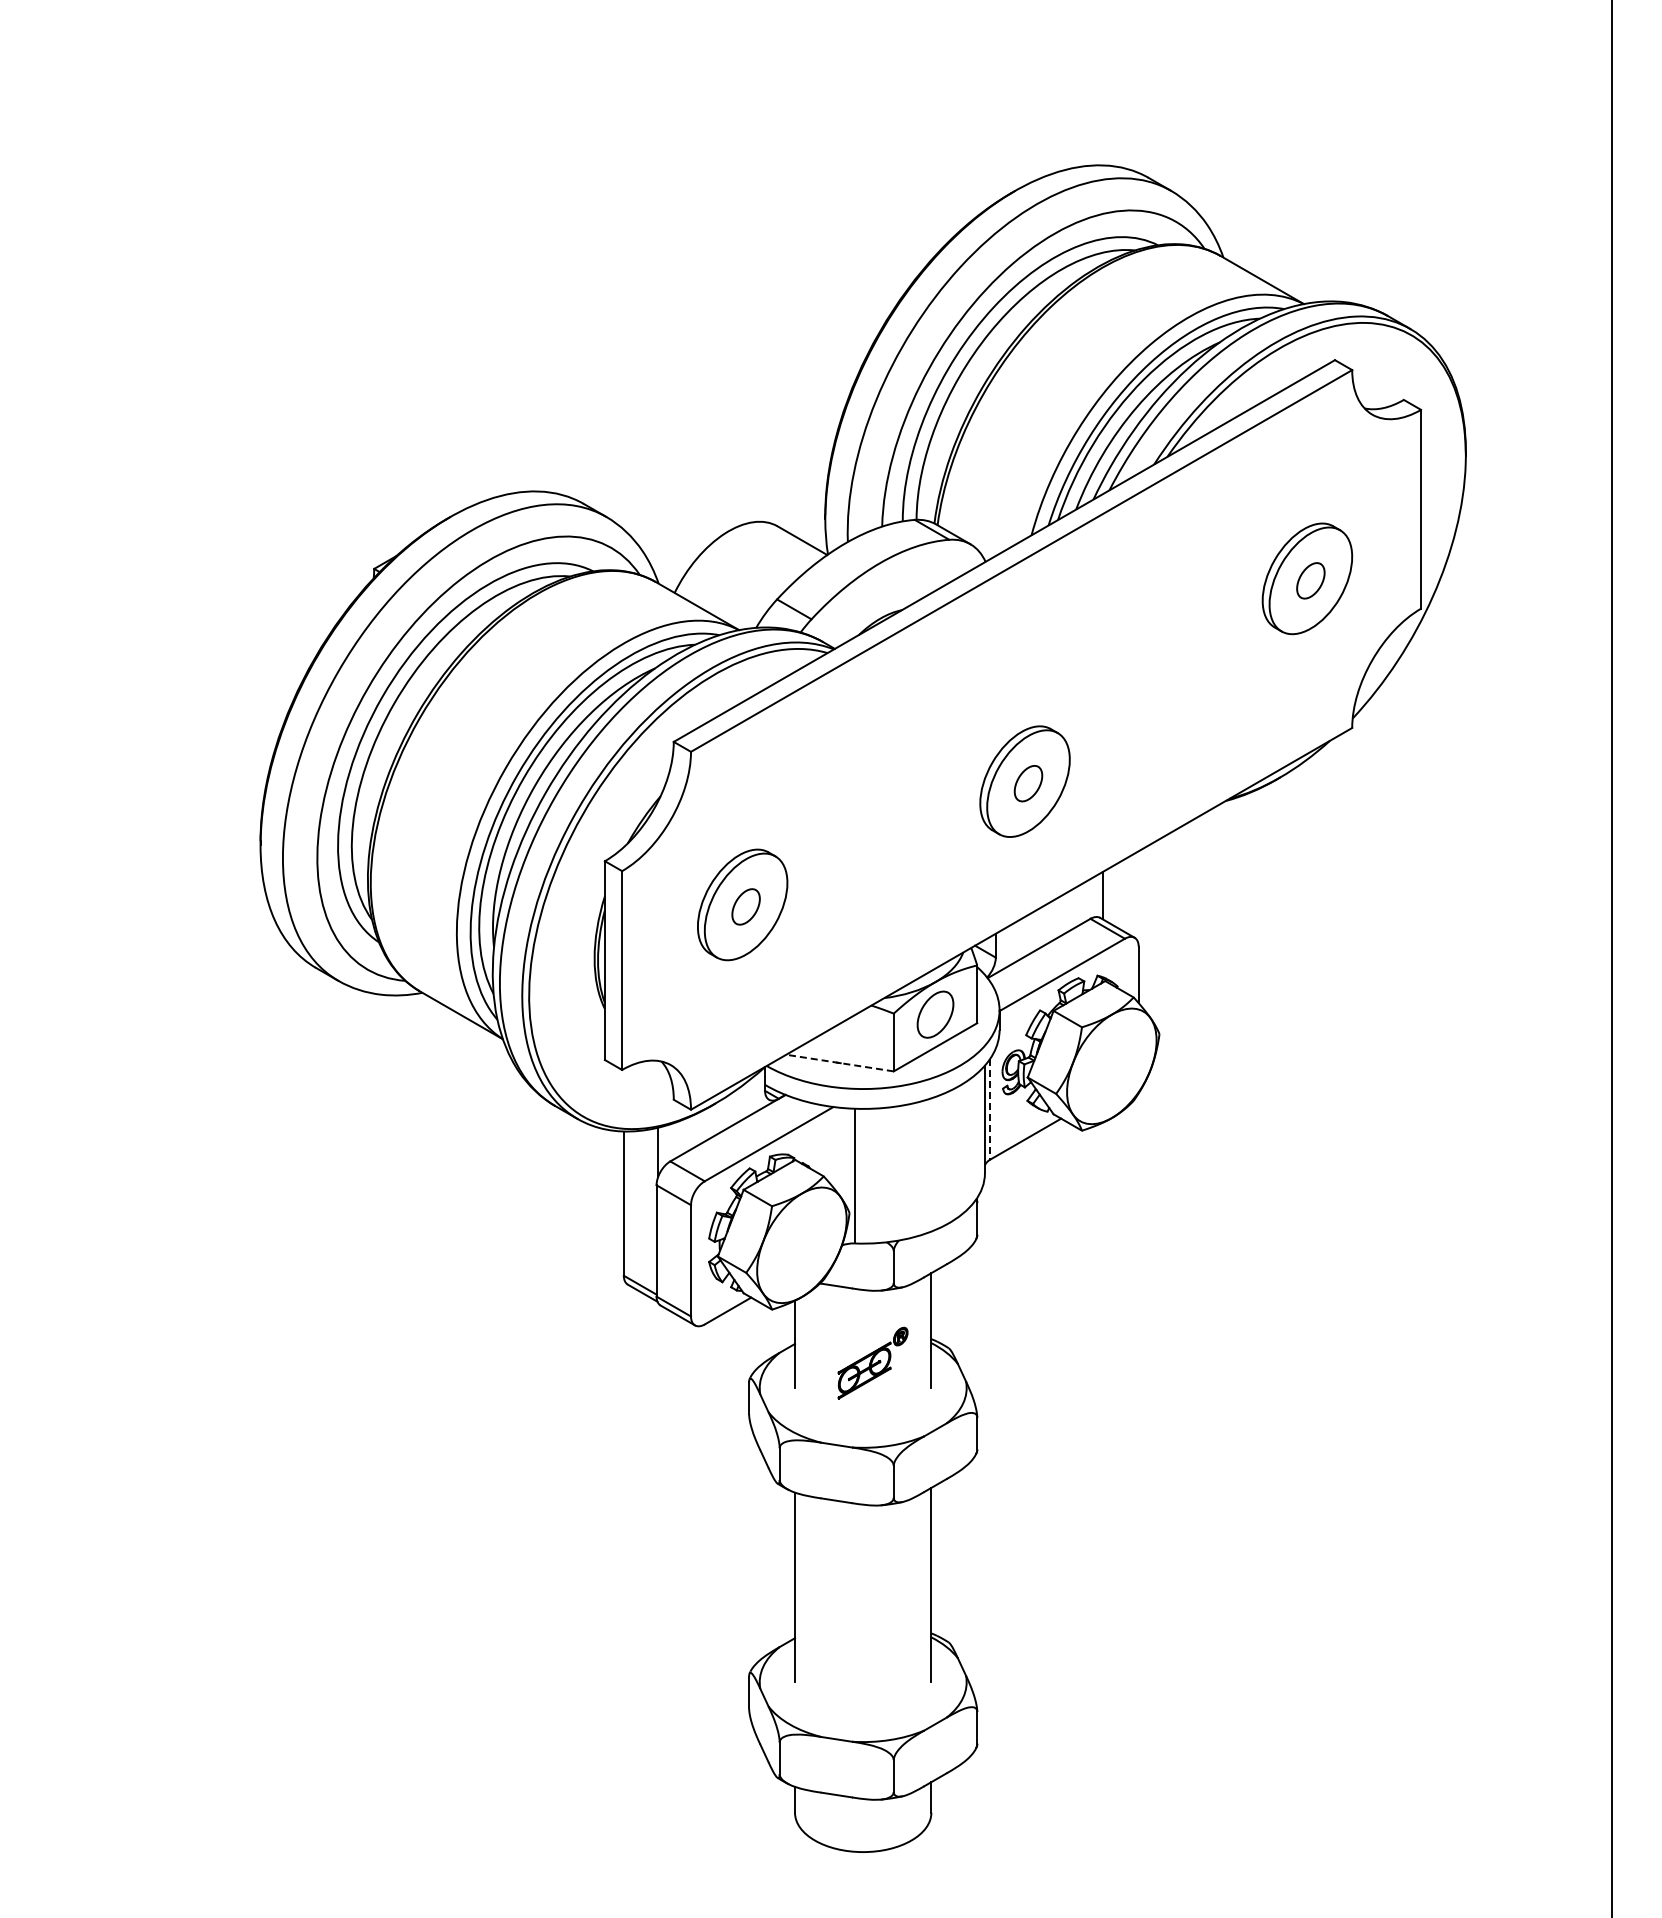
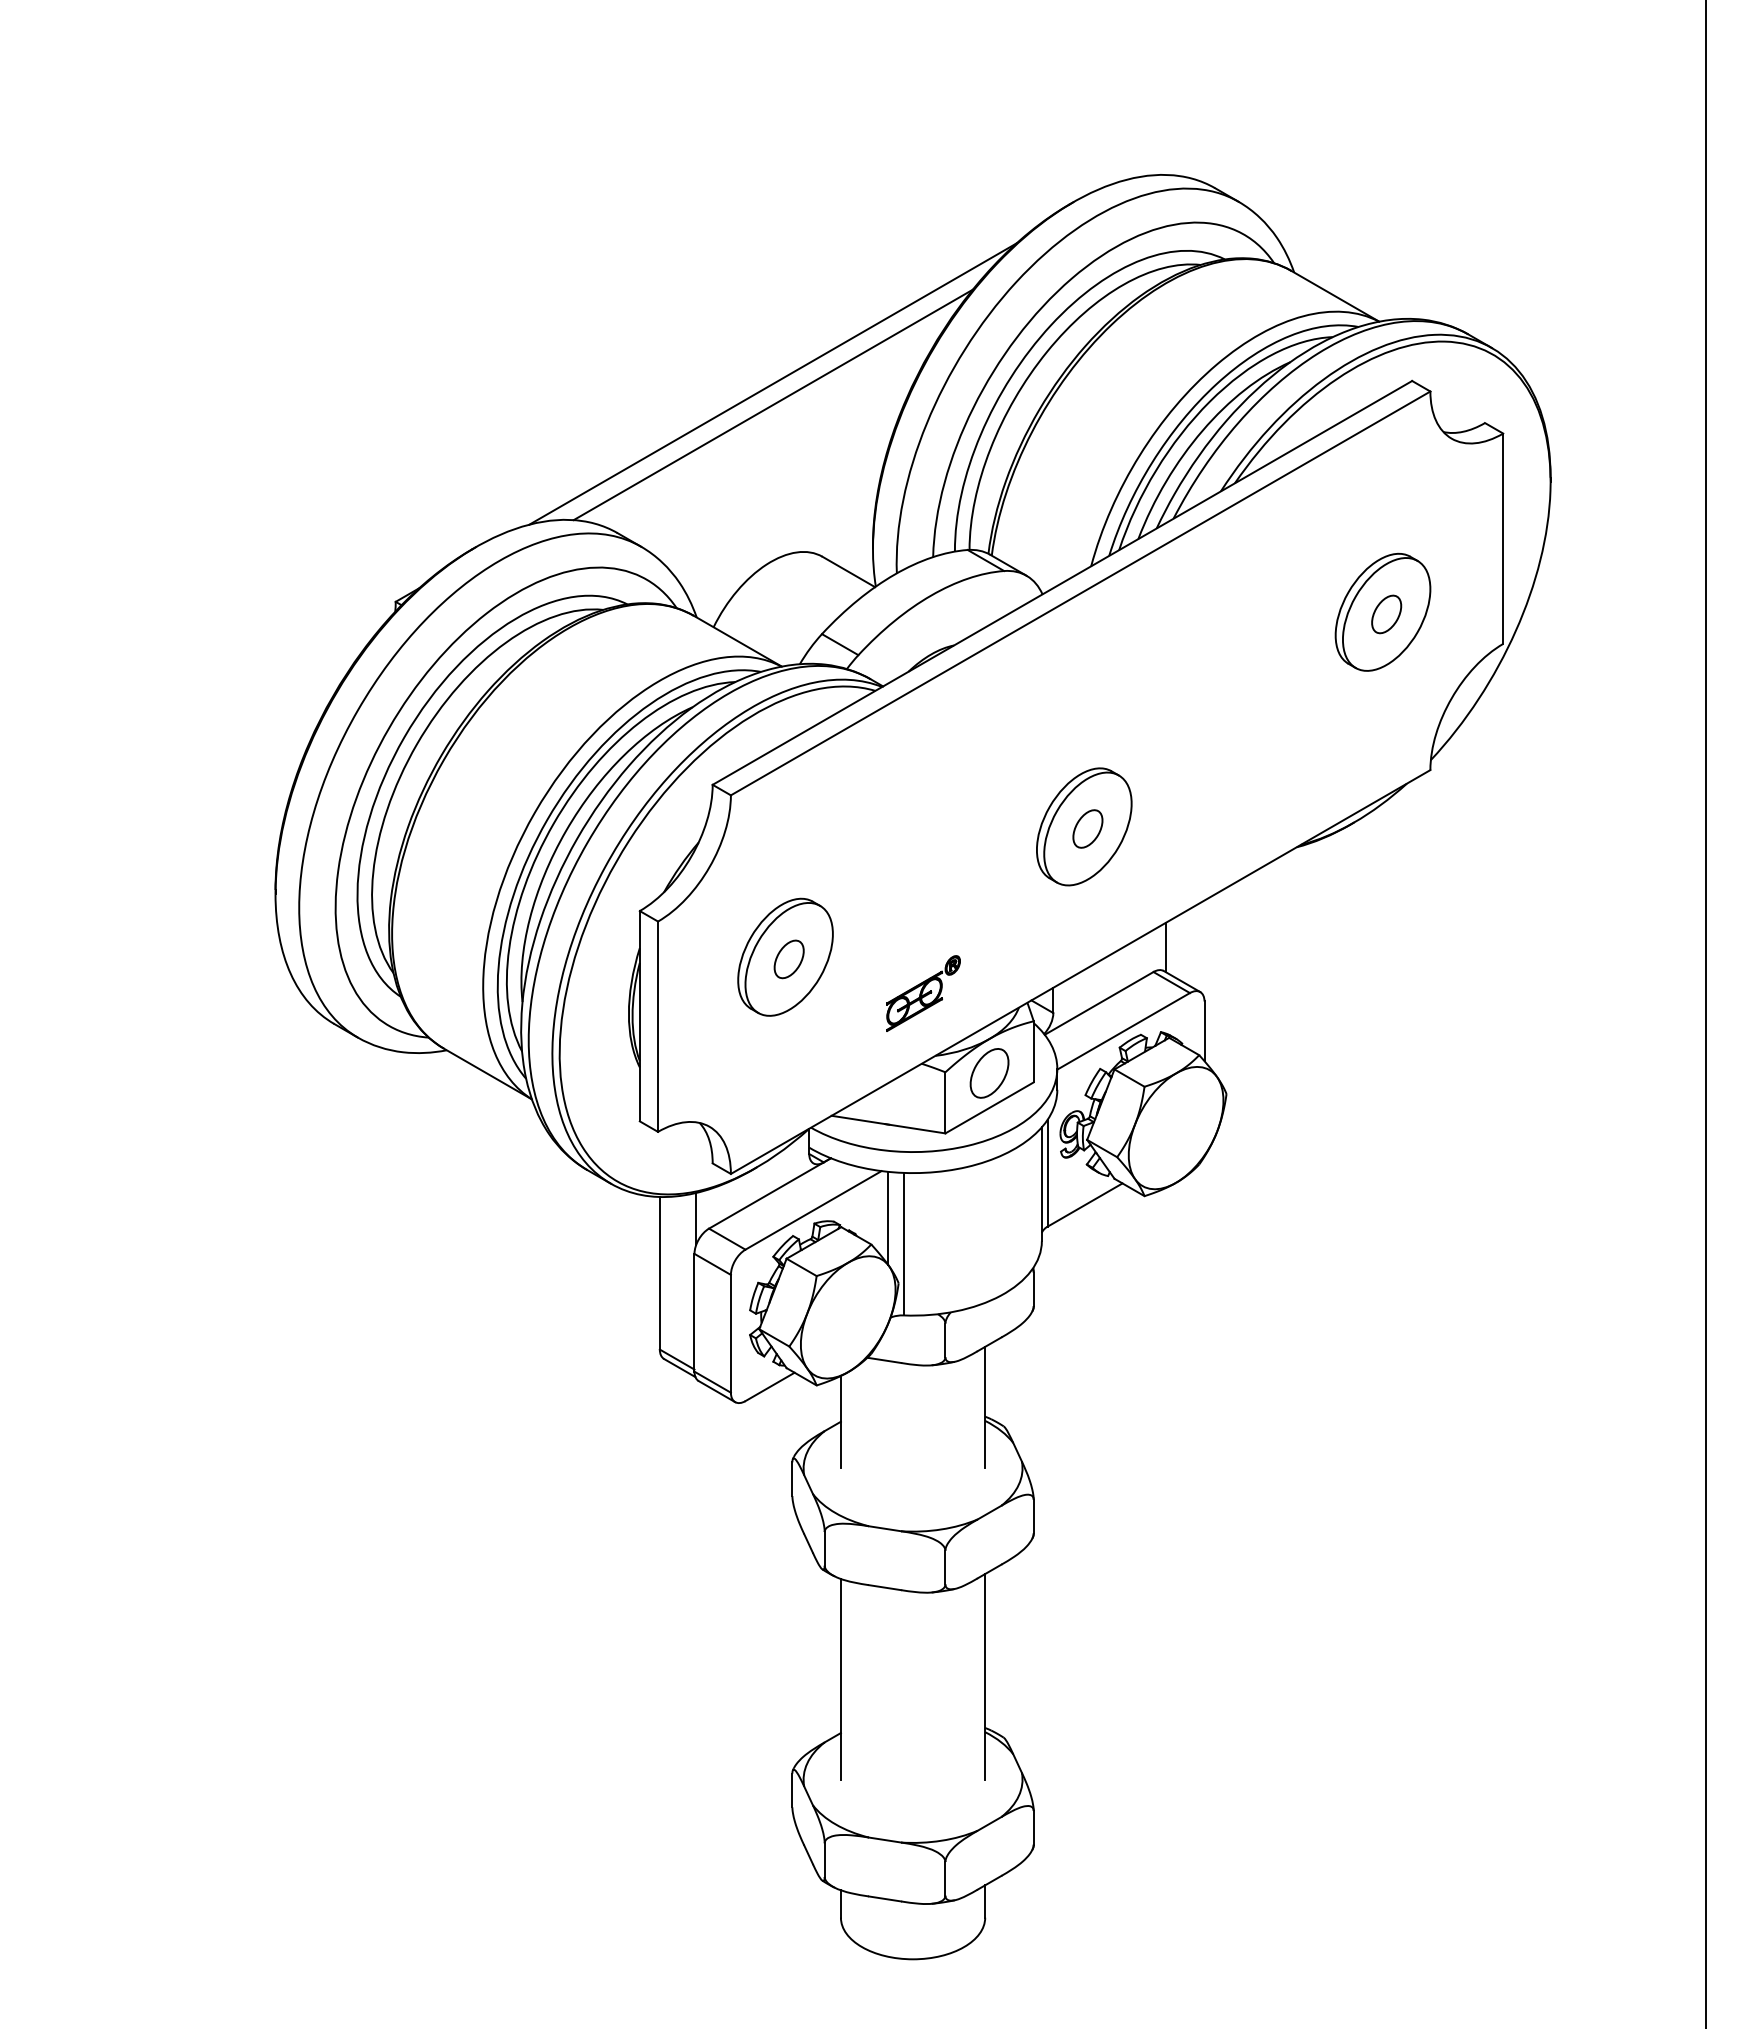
line: (730, 362) -> (772, 383), added
line: (730, 382) -> (772, 404), added
line: (839, 1063) -> (887, 1125), dashed -> solid
line: (990, 1109) -> (1047, 1173), dashed -> solid
line: (839, 1151) -> (887, 1218), added
part: (872, 1362) -> (922, 992), moved

